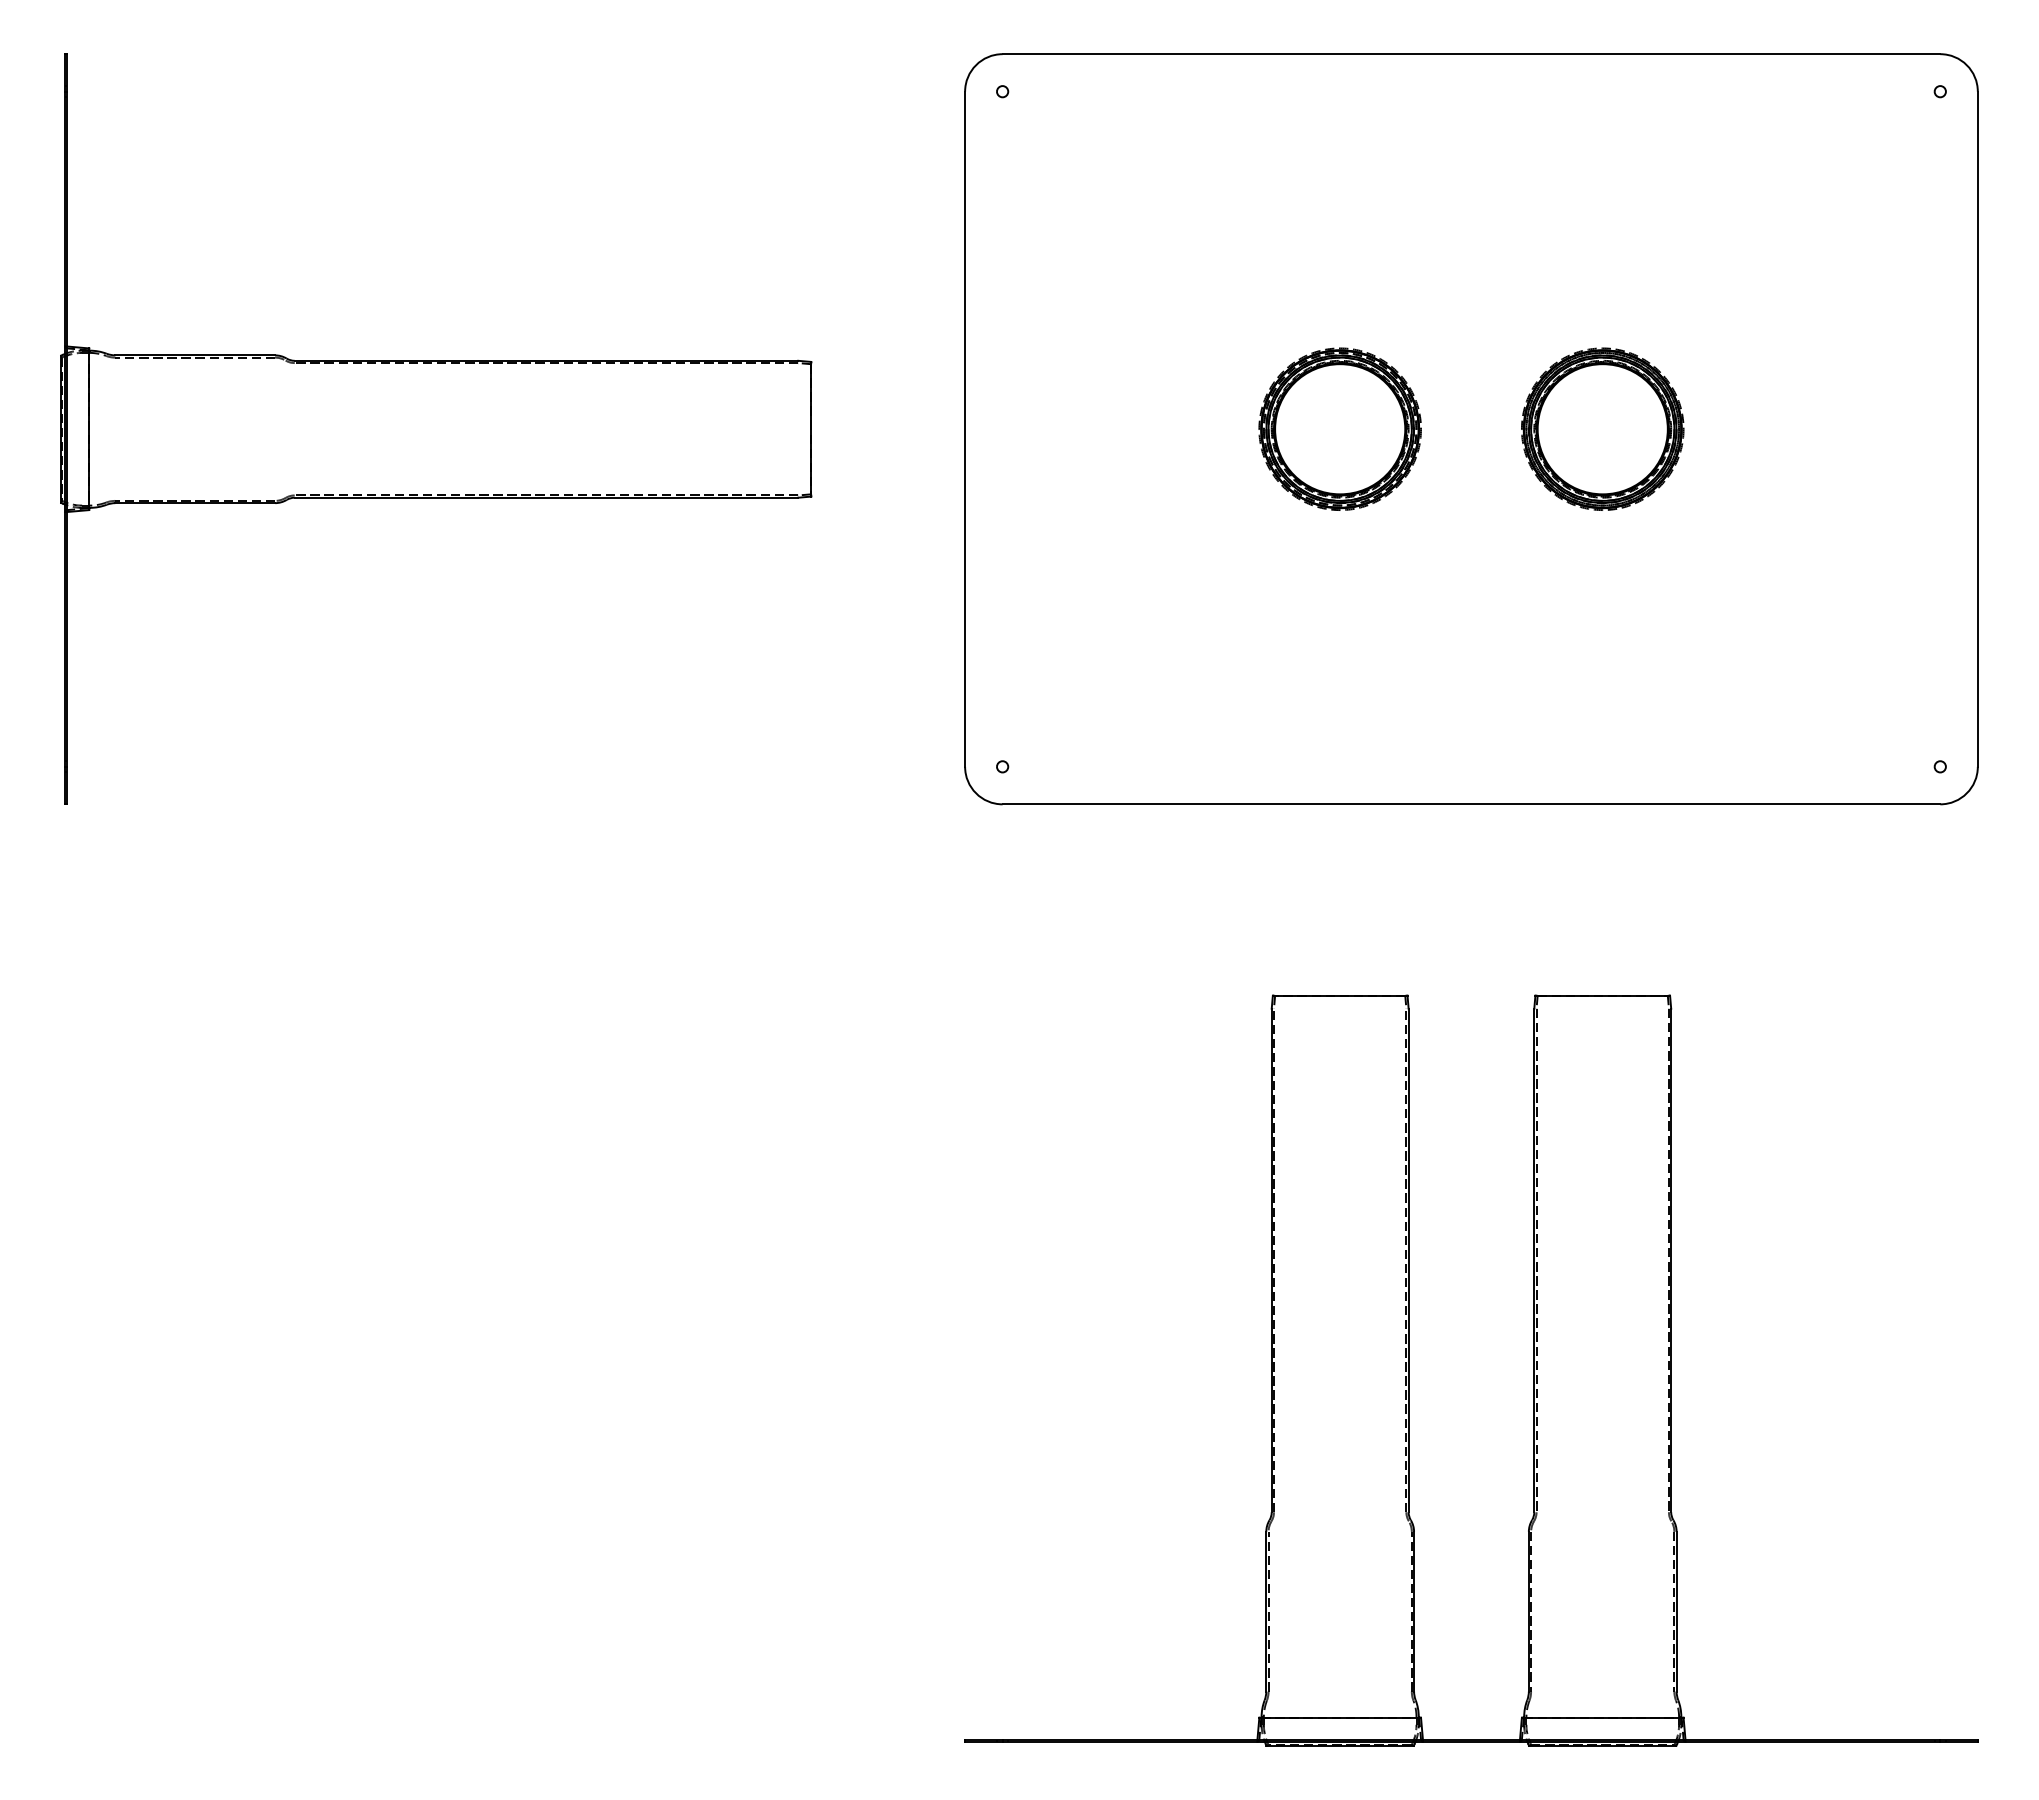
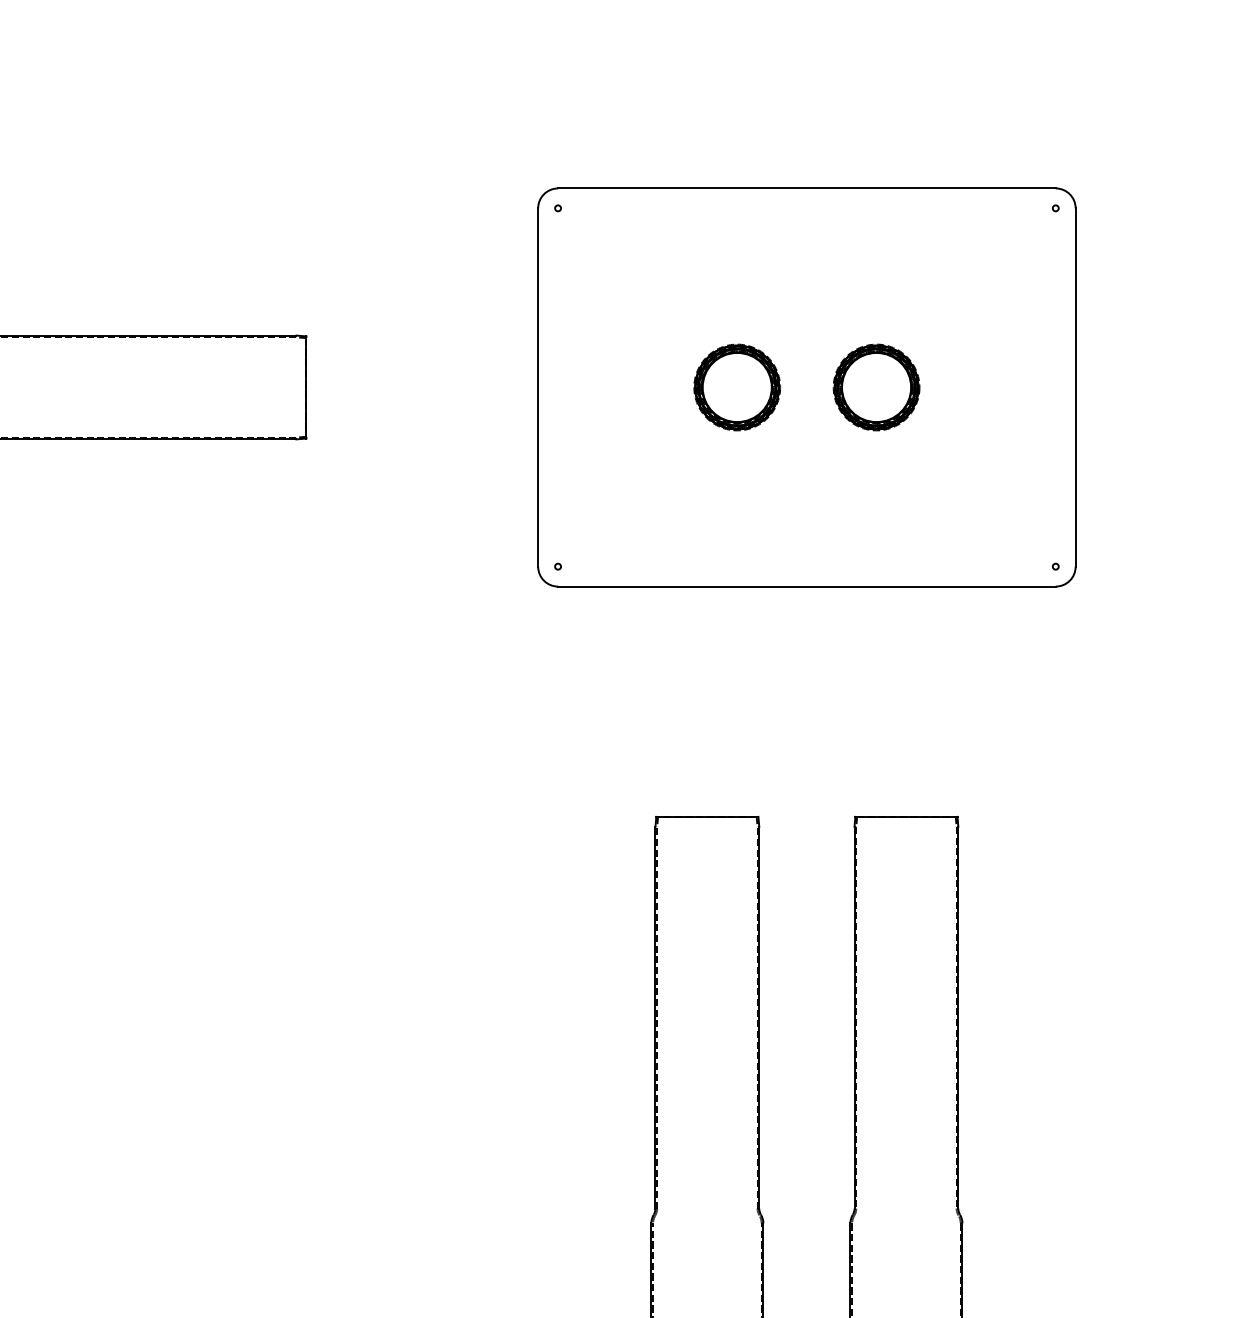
part: (1471, 429) -> (806, 387), size x0.7

